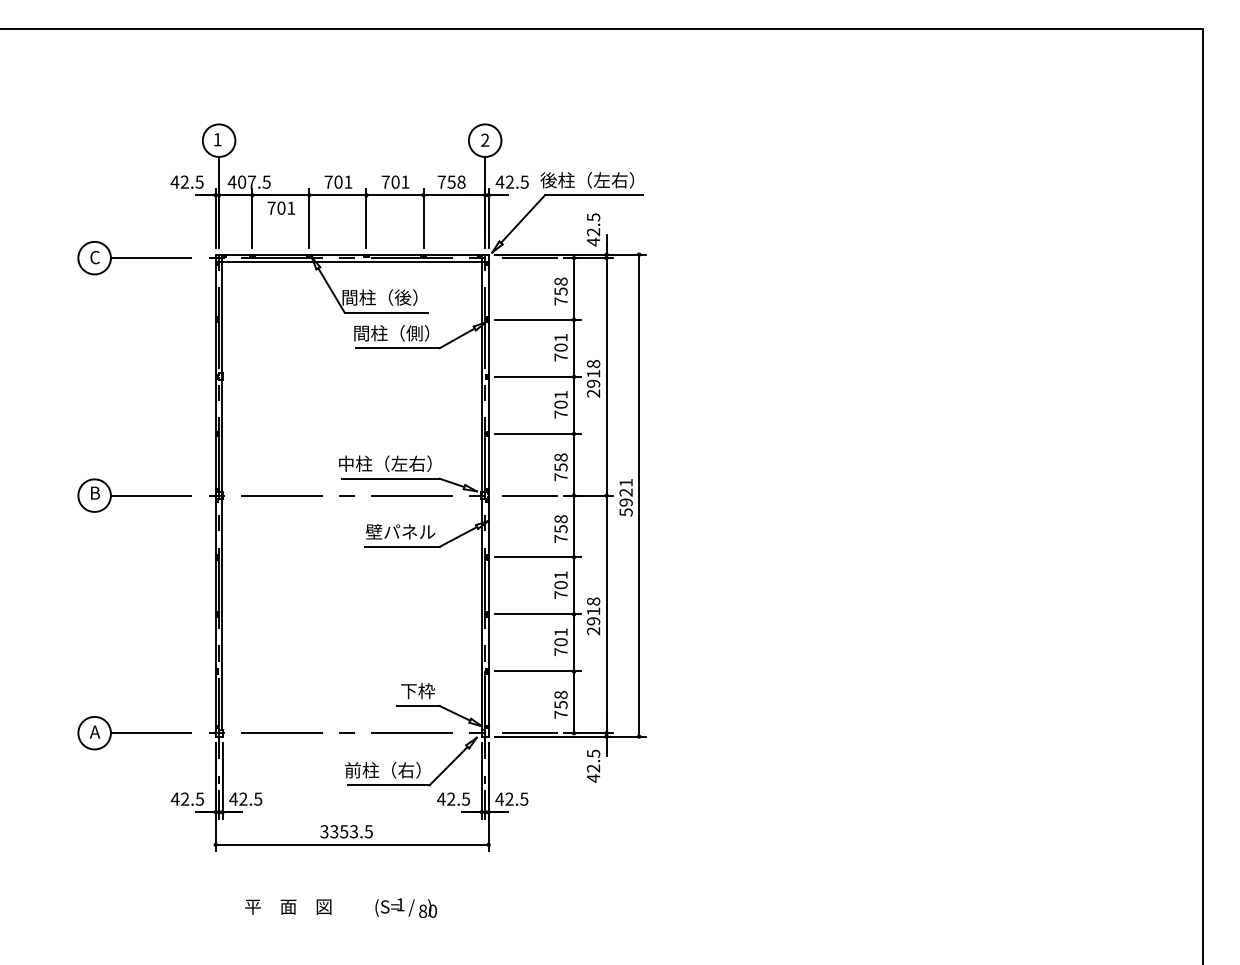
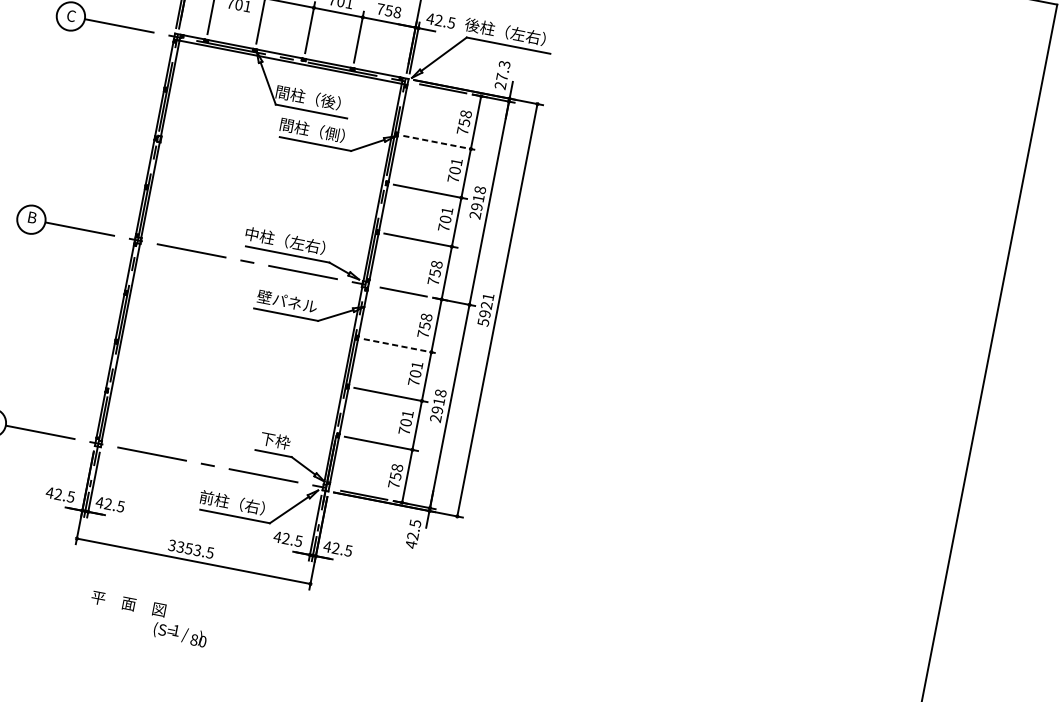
text: (593, 229) -> (502, 74), 42.5 -> 27.3
line: (537, 319) -> (439, 142), solid -> dashed
line: (537, 557) -> (400, 346), solid -> dashed
text: (405, 907) -> (179, 633), moved

